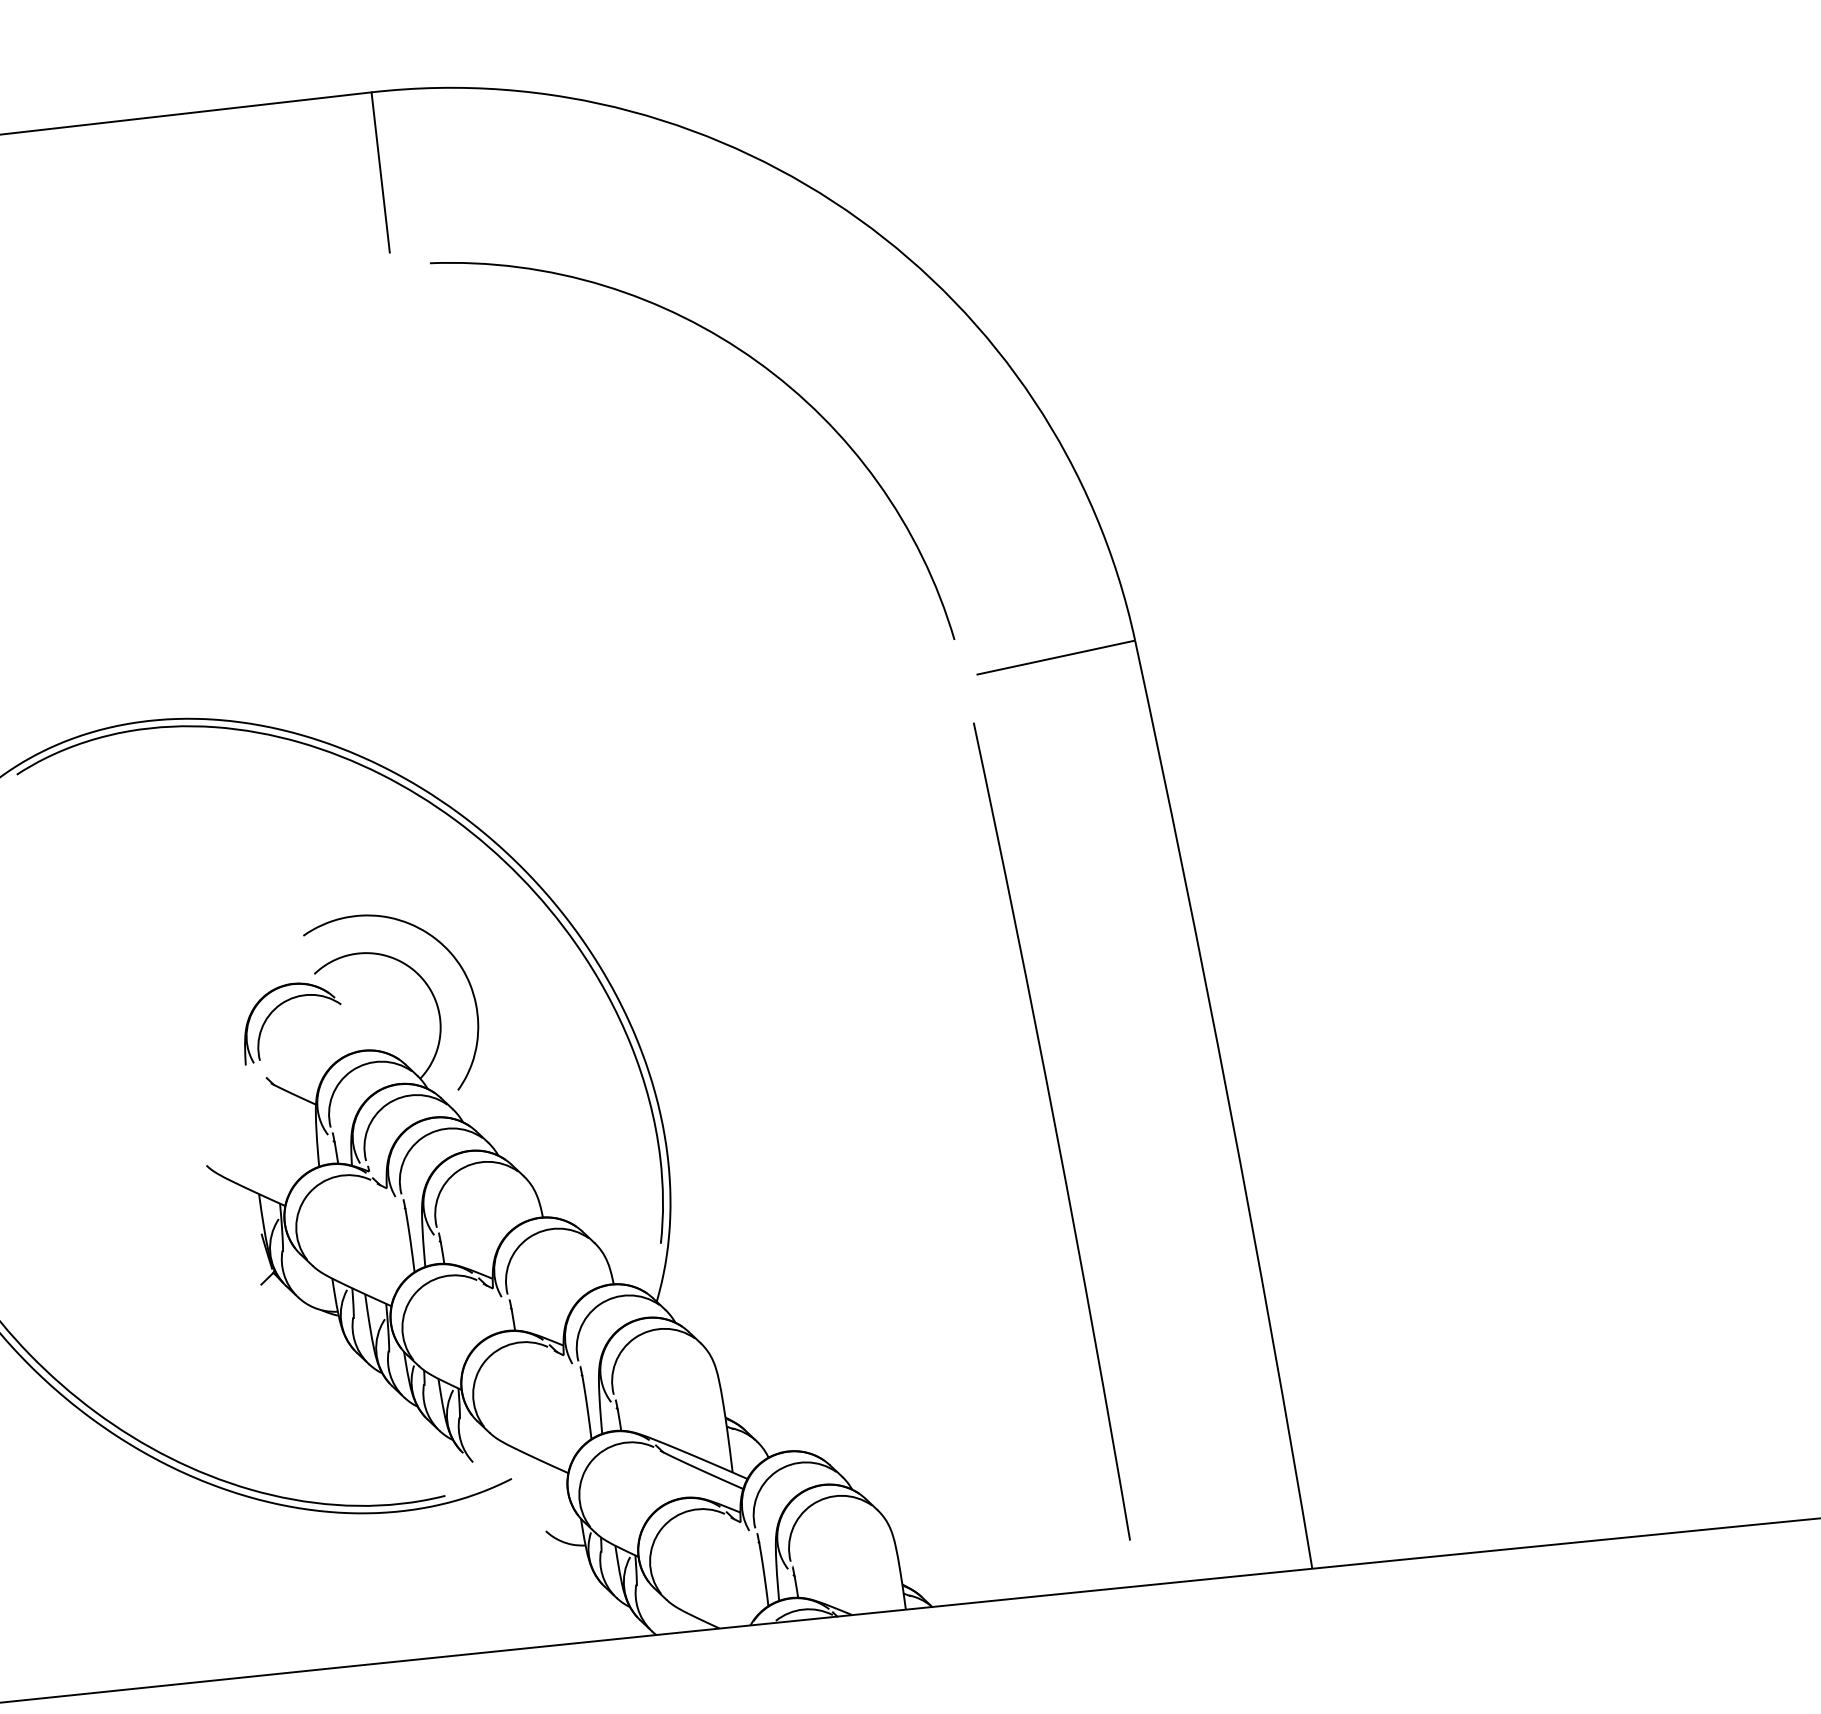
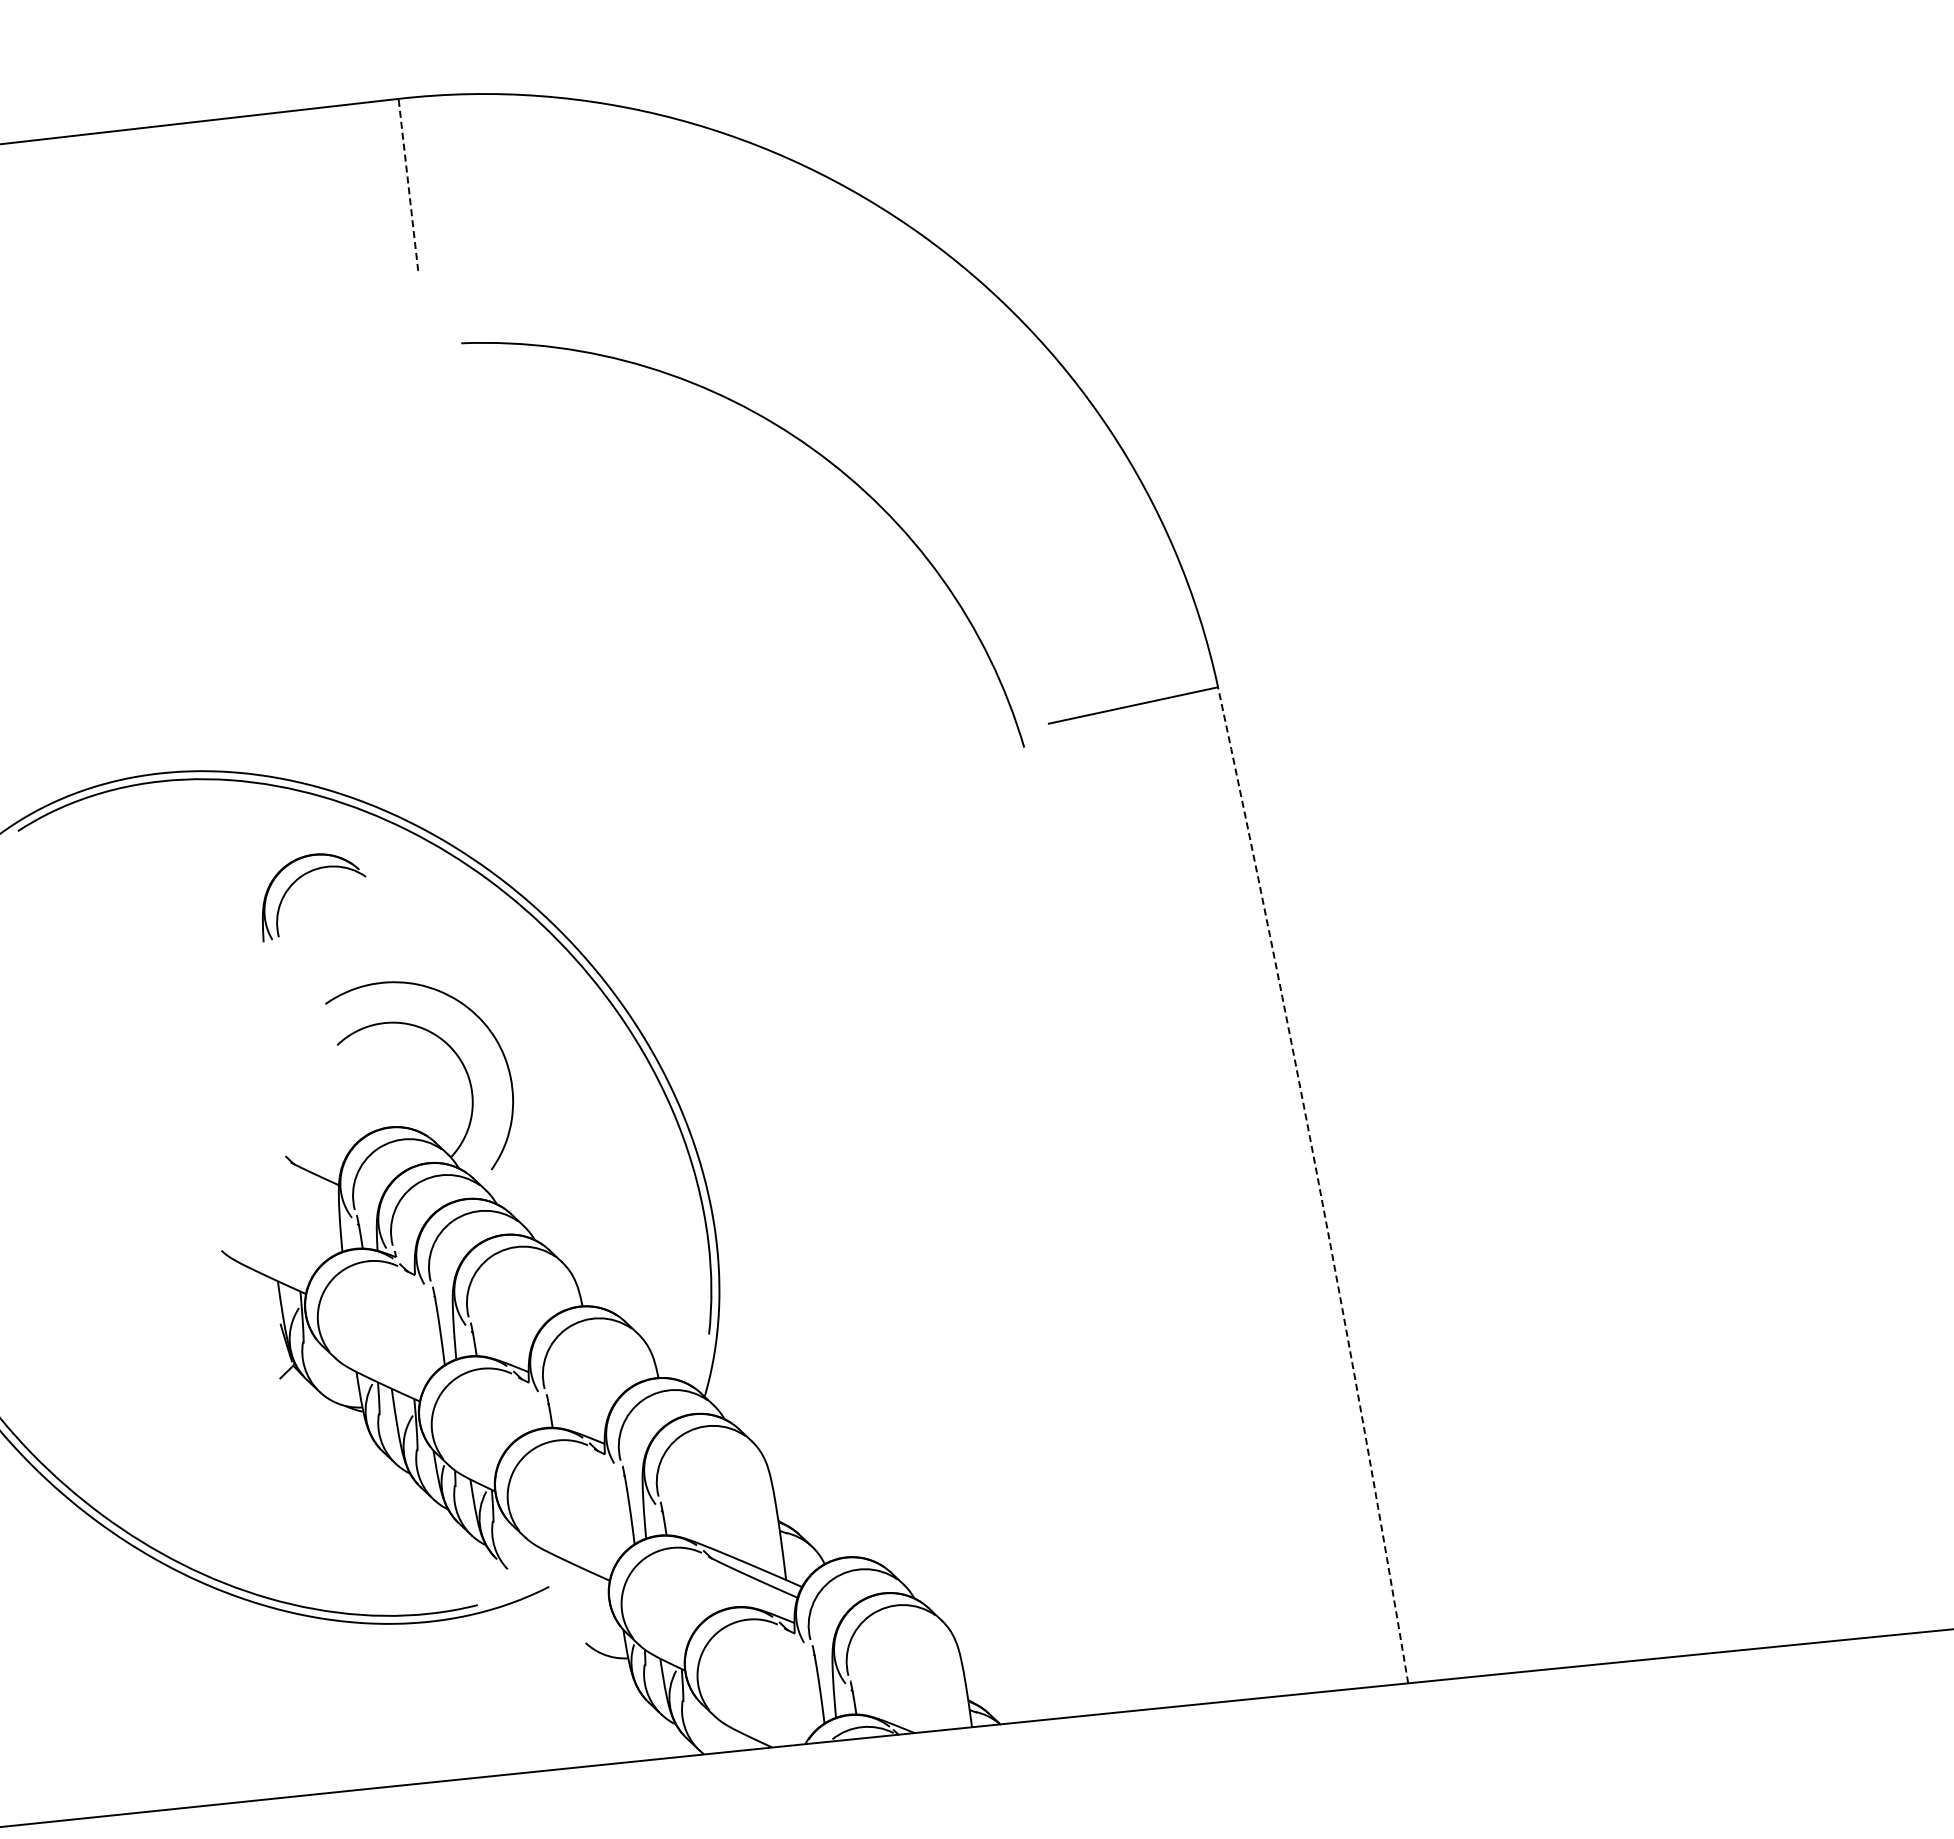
line: (380, 172) -> (408, 184), solid -> dashed
arc: (757, 363) -> (812, 450), moved
part: (279, 1007) -> (299, 879), moved
arc: (1228, 1103) -> (1318, 1184), solid -> dashed
arc: (1055, 1131) -> (1132, 1214), removed

